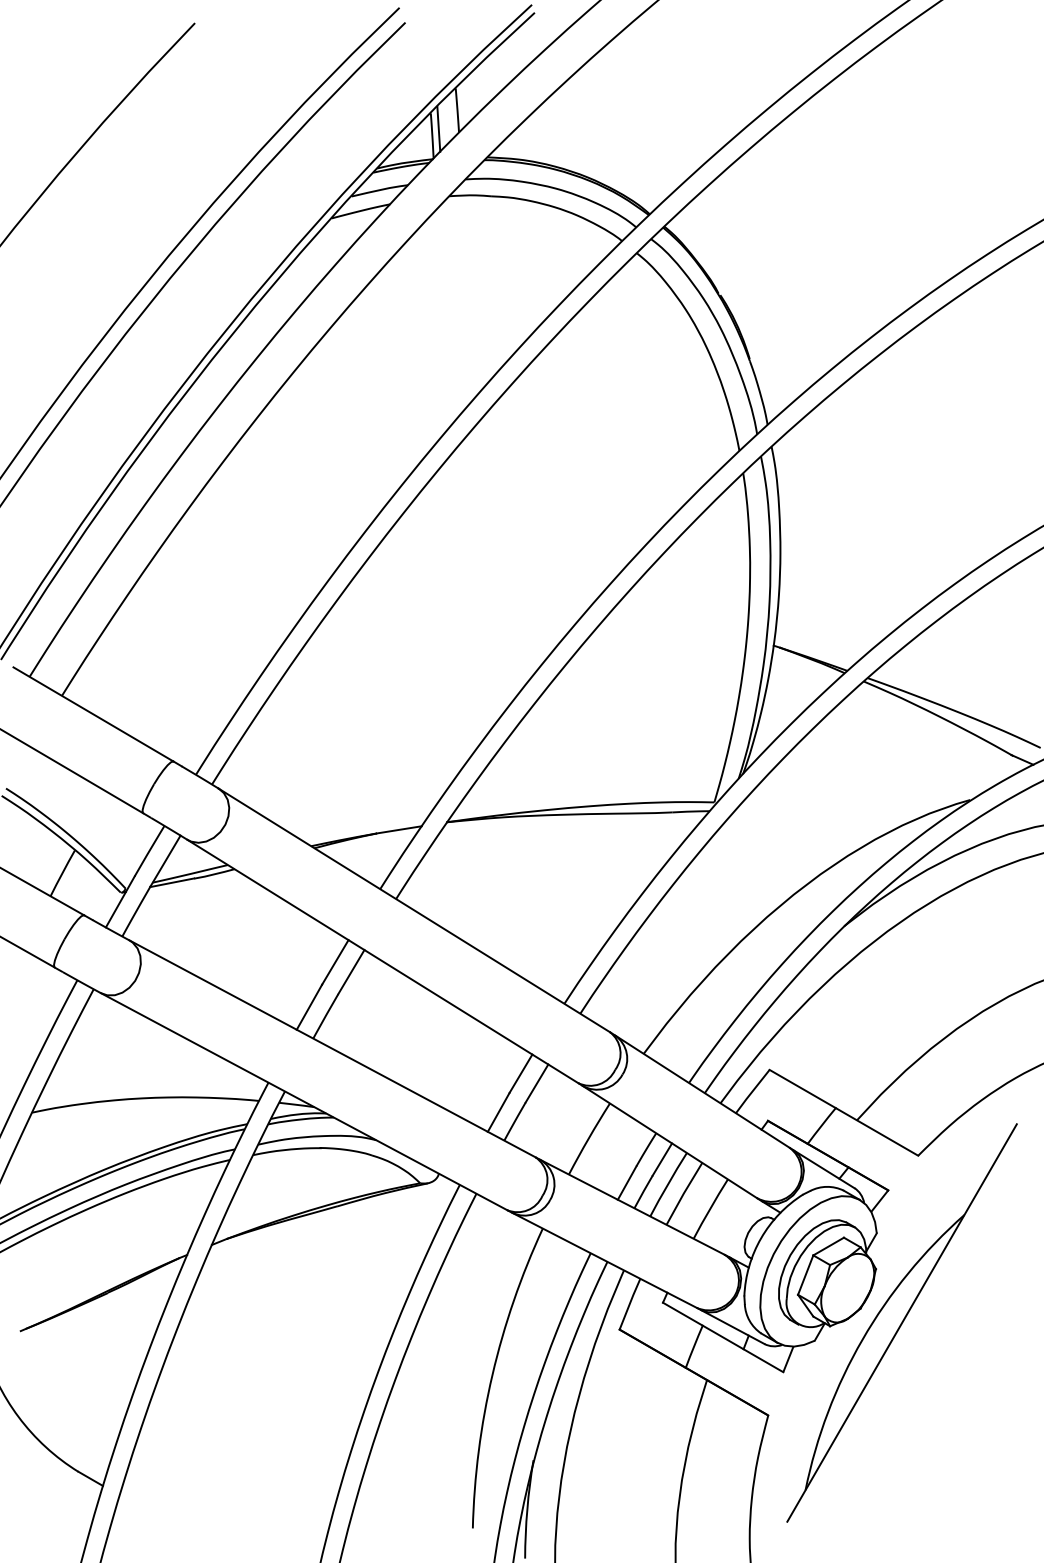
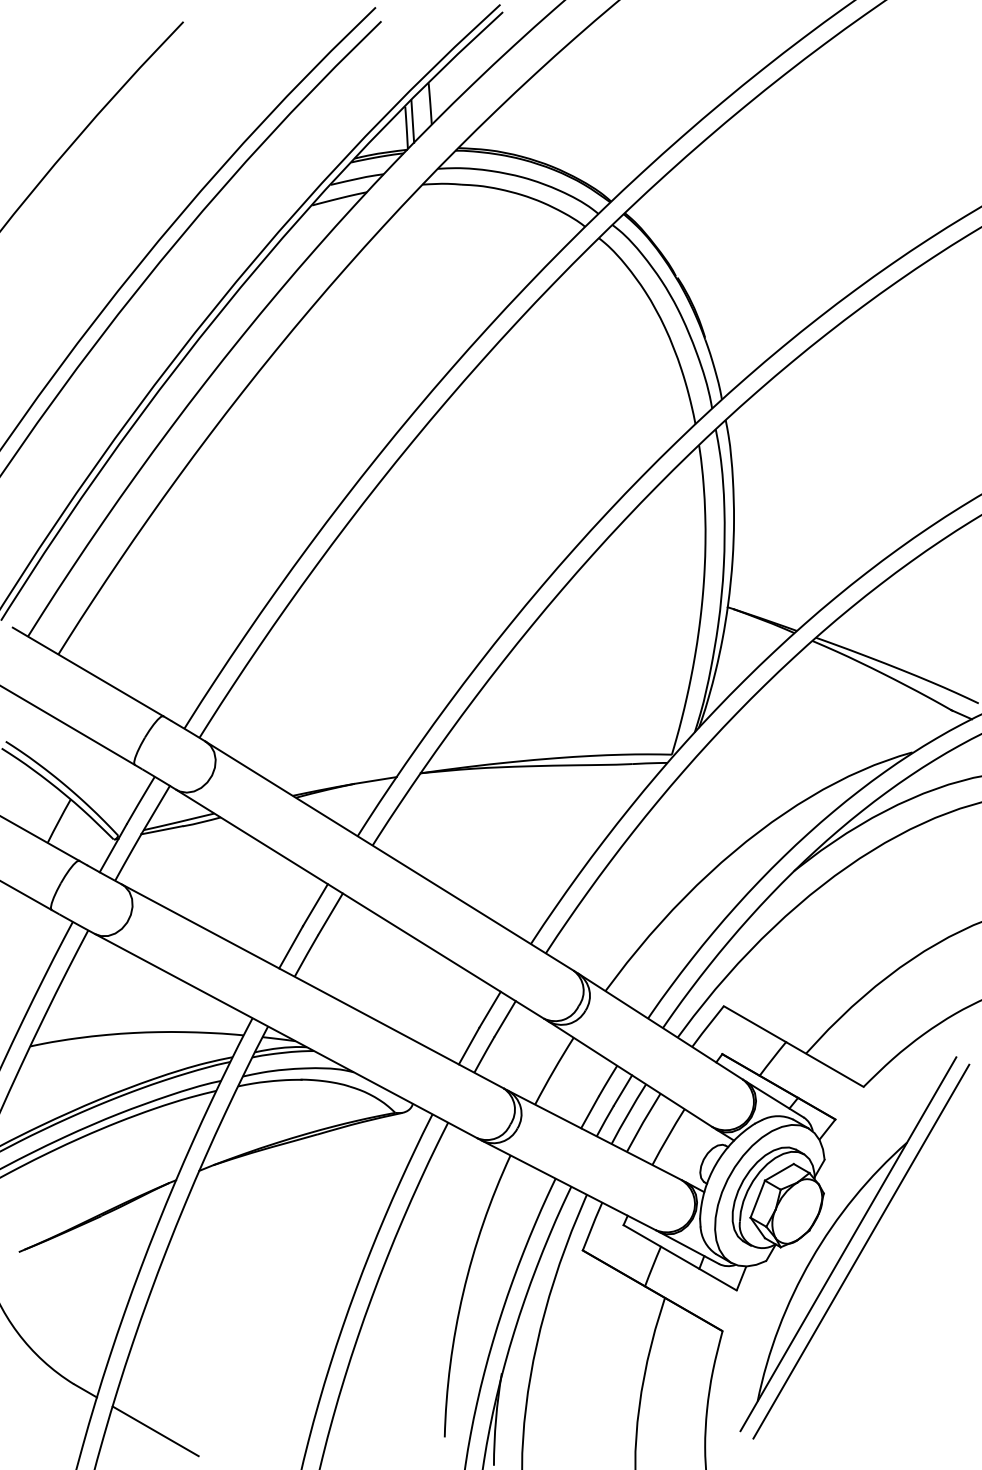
line: (915, 1330) -> (861, 1251), added
line: (165, 1522) -> (155, 1431), added

